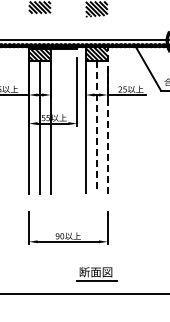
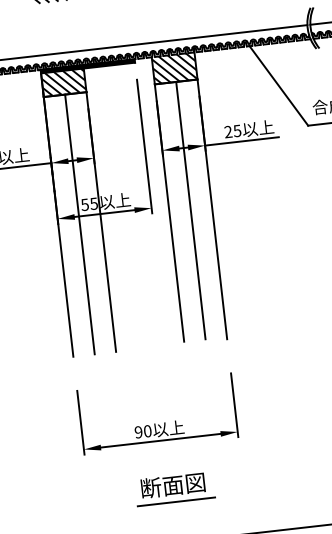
line: (107, 119) -> (210, 193), dashed -> solid
line: (96, 127) -> (190, 211), dashed -> solid
part: (96, 274) -> (174, 489), moved

